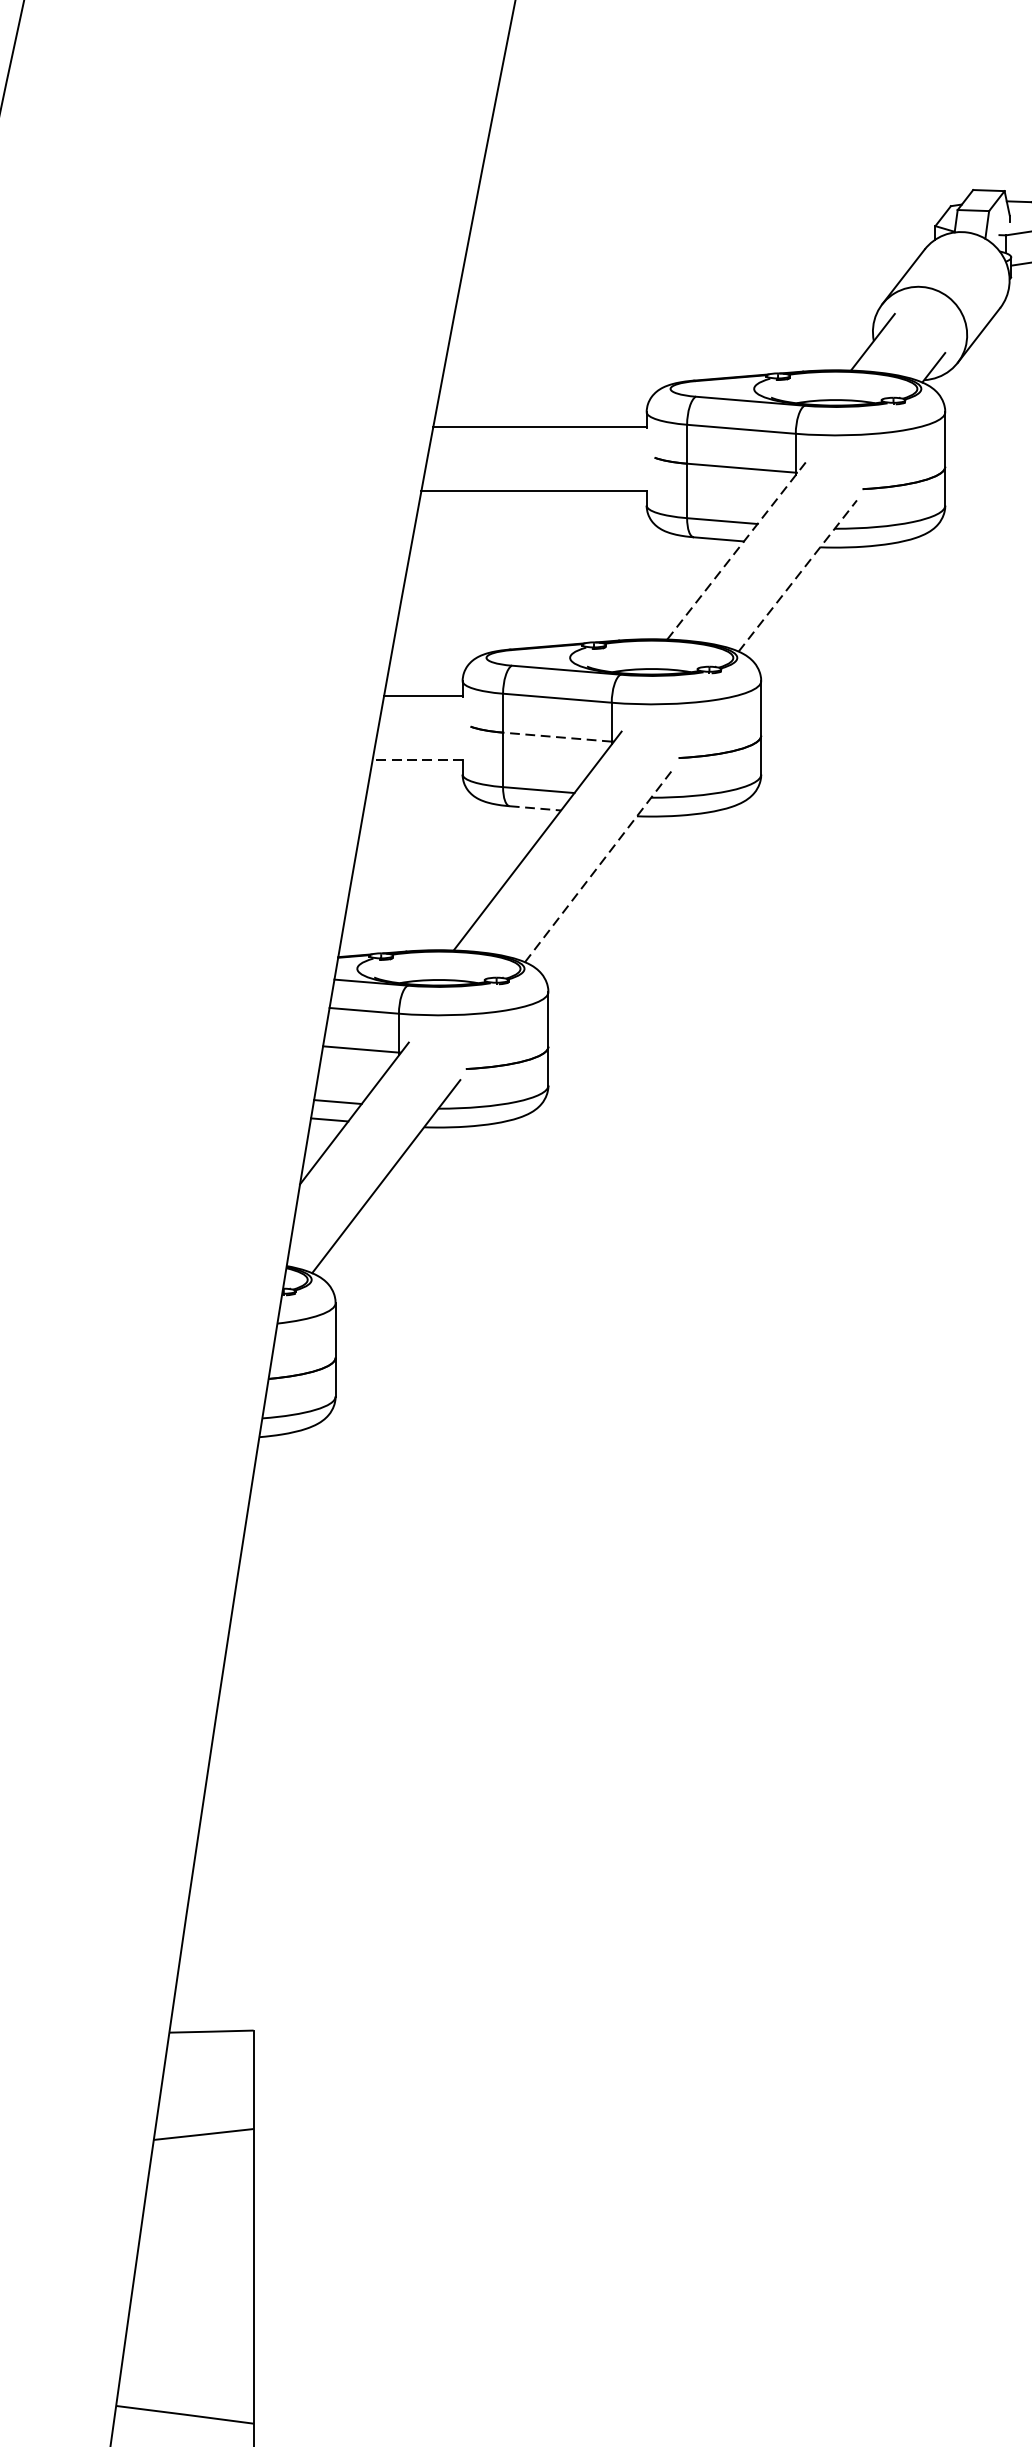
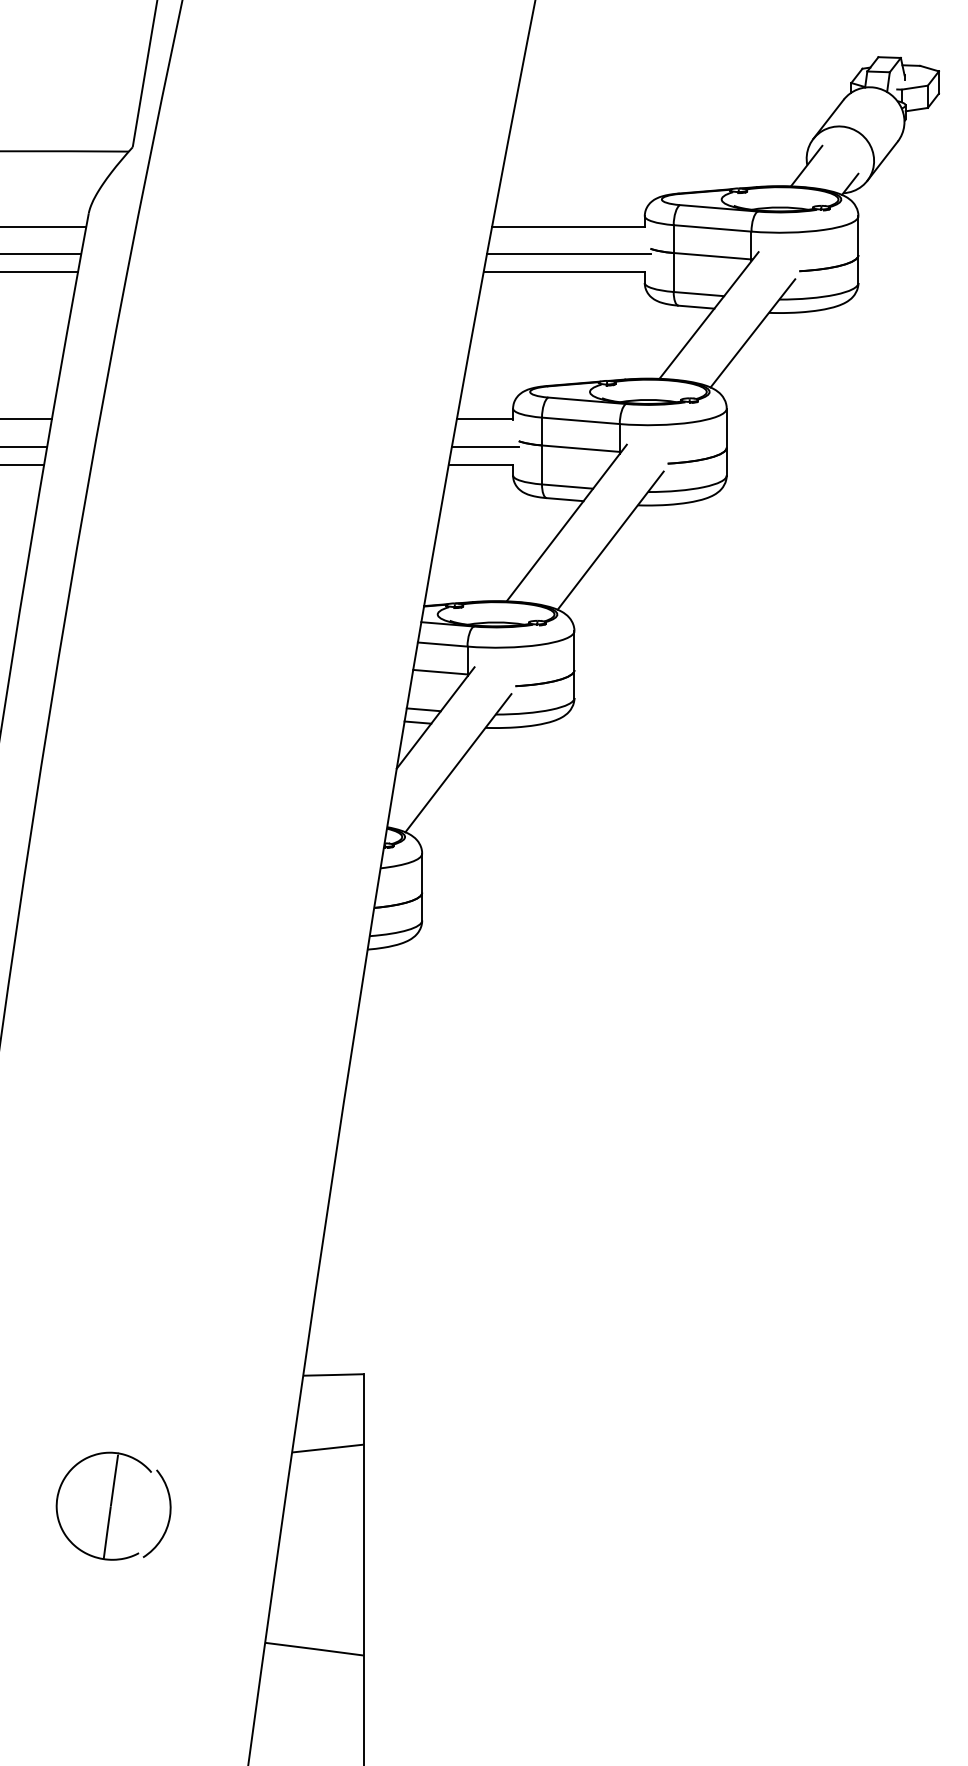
line: (540, 465) -> (568, 254), added
line: (737, 551) -> (709, 315), dashed -> solid
line: (797, 576) -> (752, 333), dashed -> solid
line: (424, 734) -> (485, 446), added
line: (556, 736) -> (580, 448), dashed -> solid
line: (417, 759) -> (480, 464), dashed -> solid
line: (535, 808) -> (565, 499), dashed -> solid
line: (600, 865) -> (611, 540), dashed -> solid

